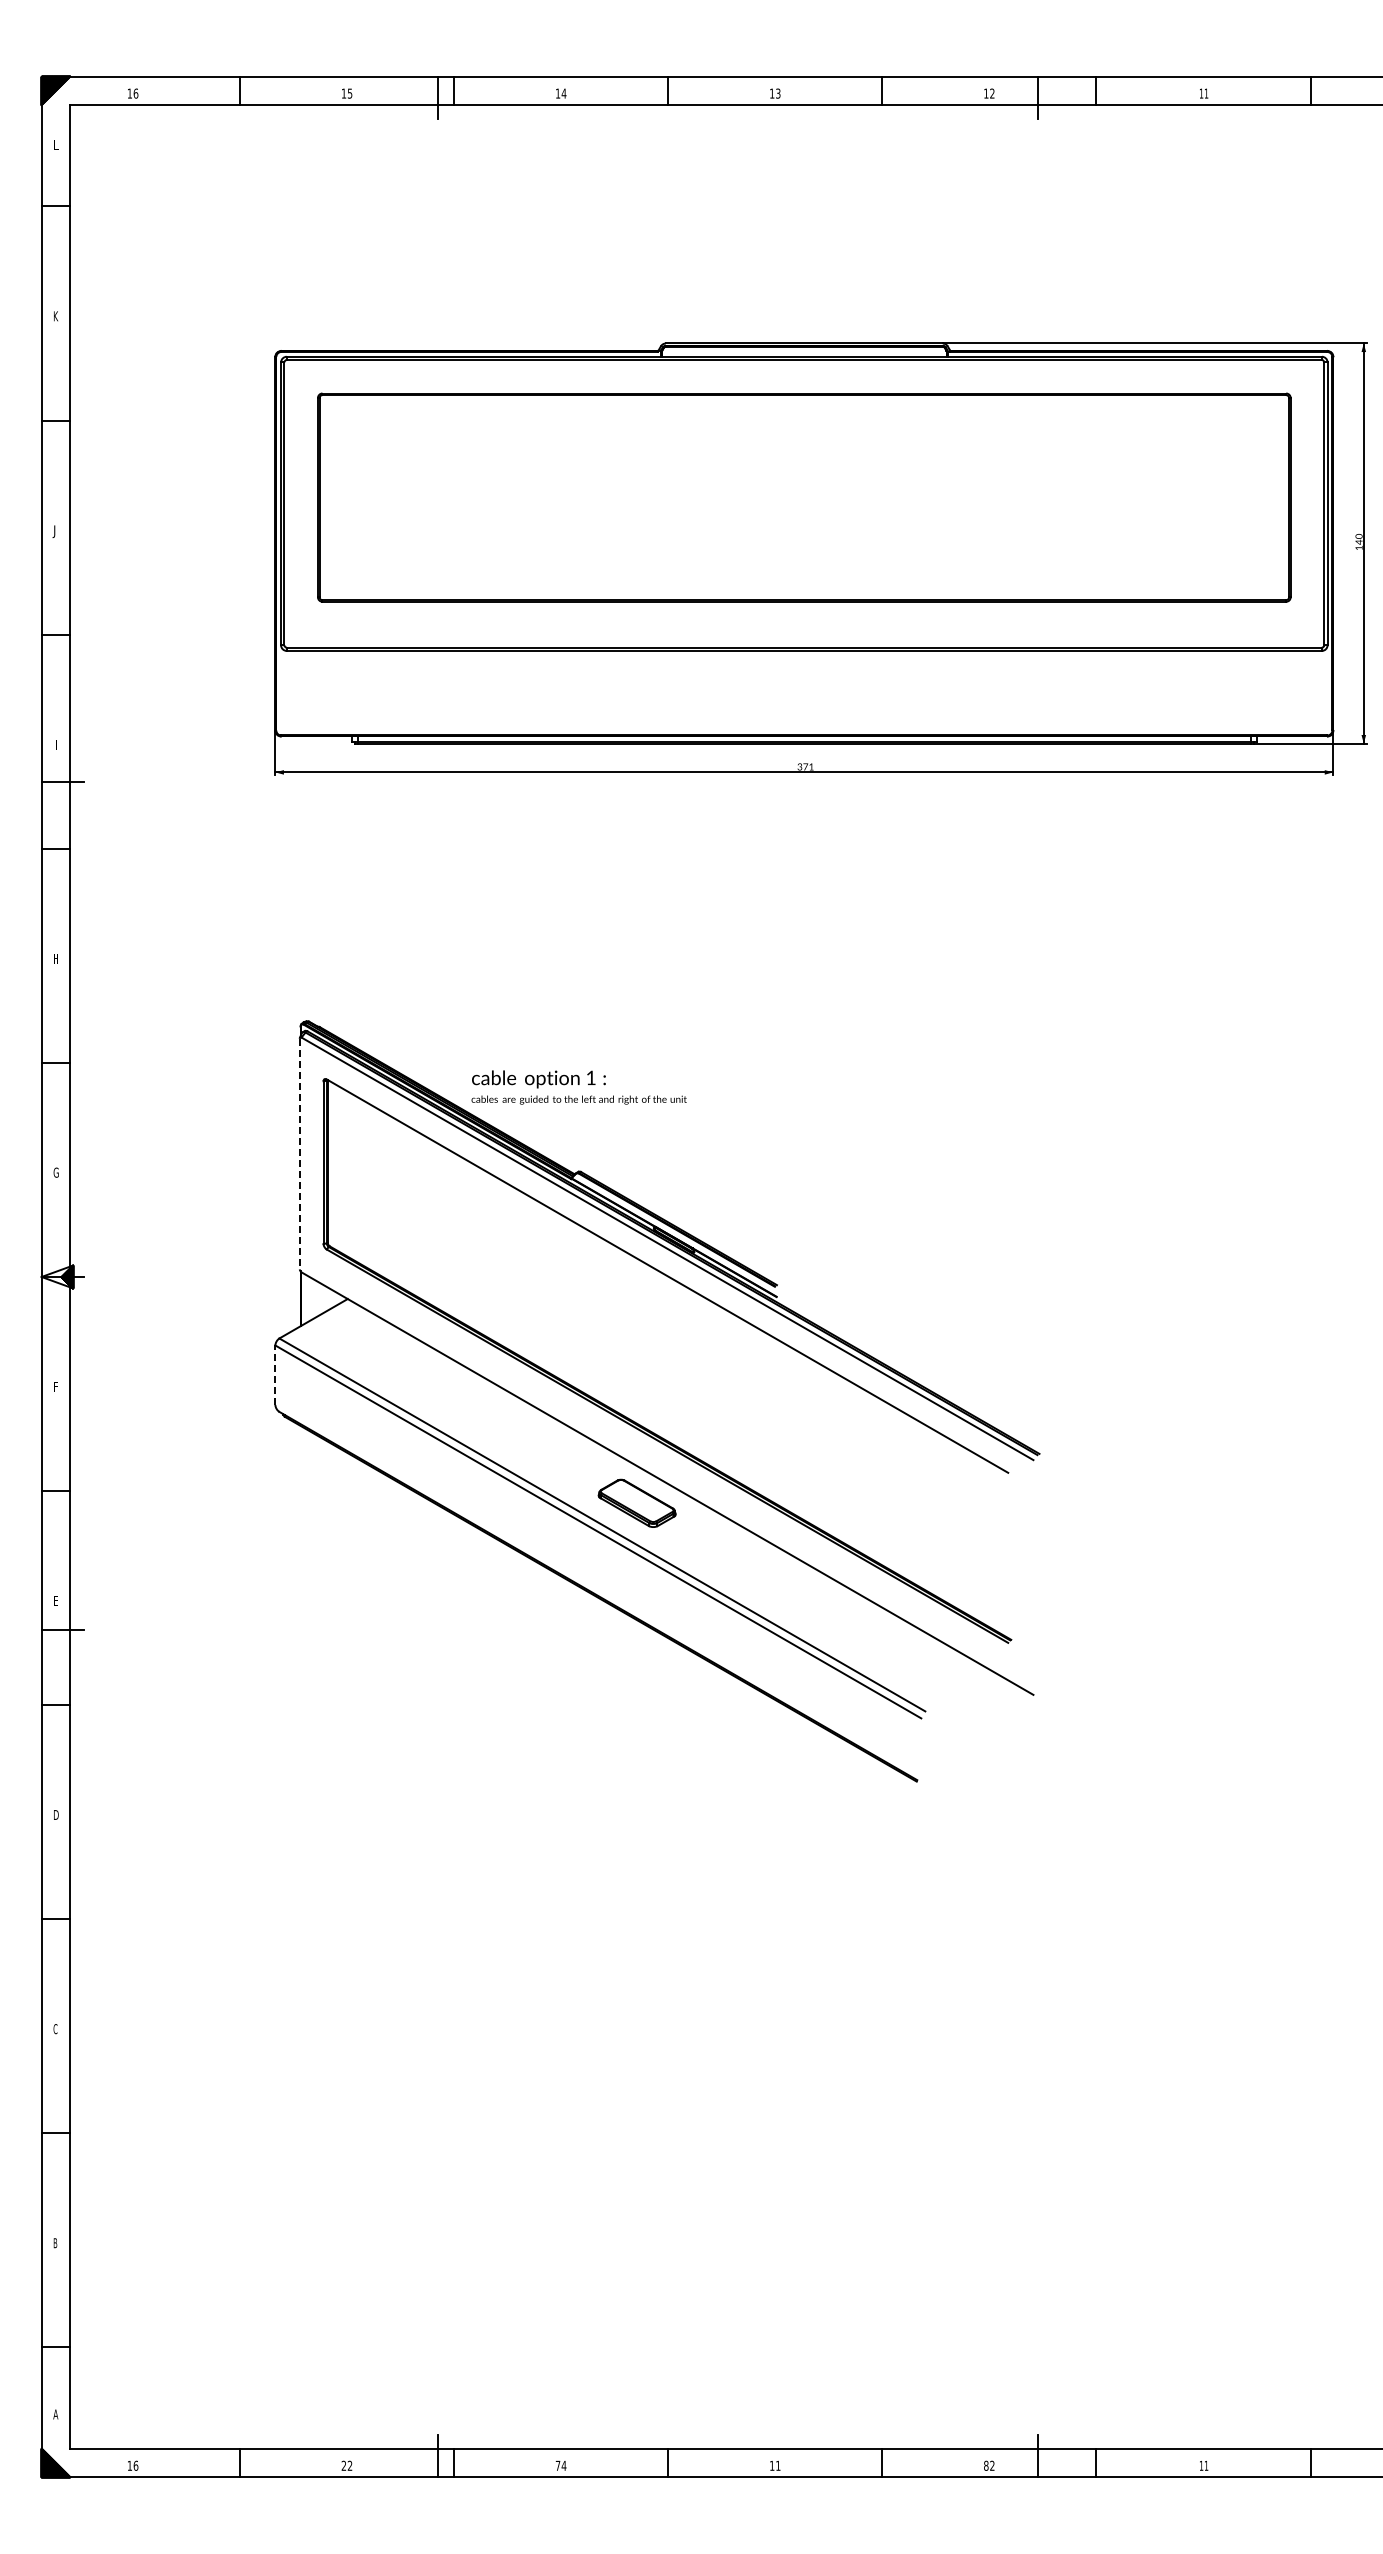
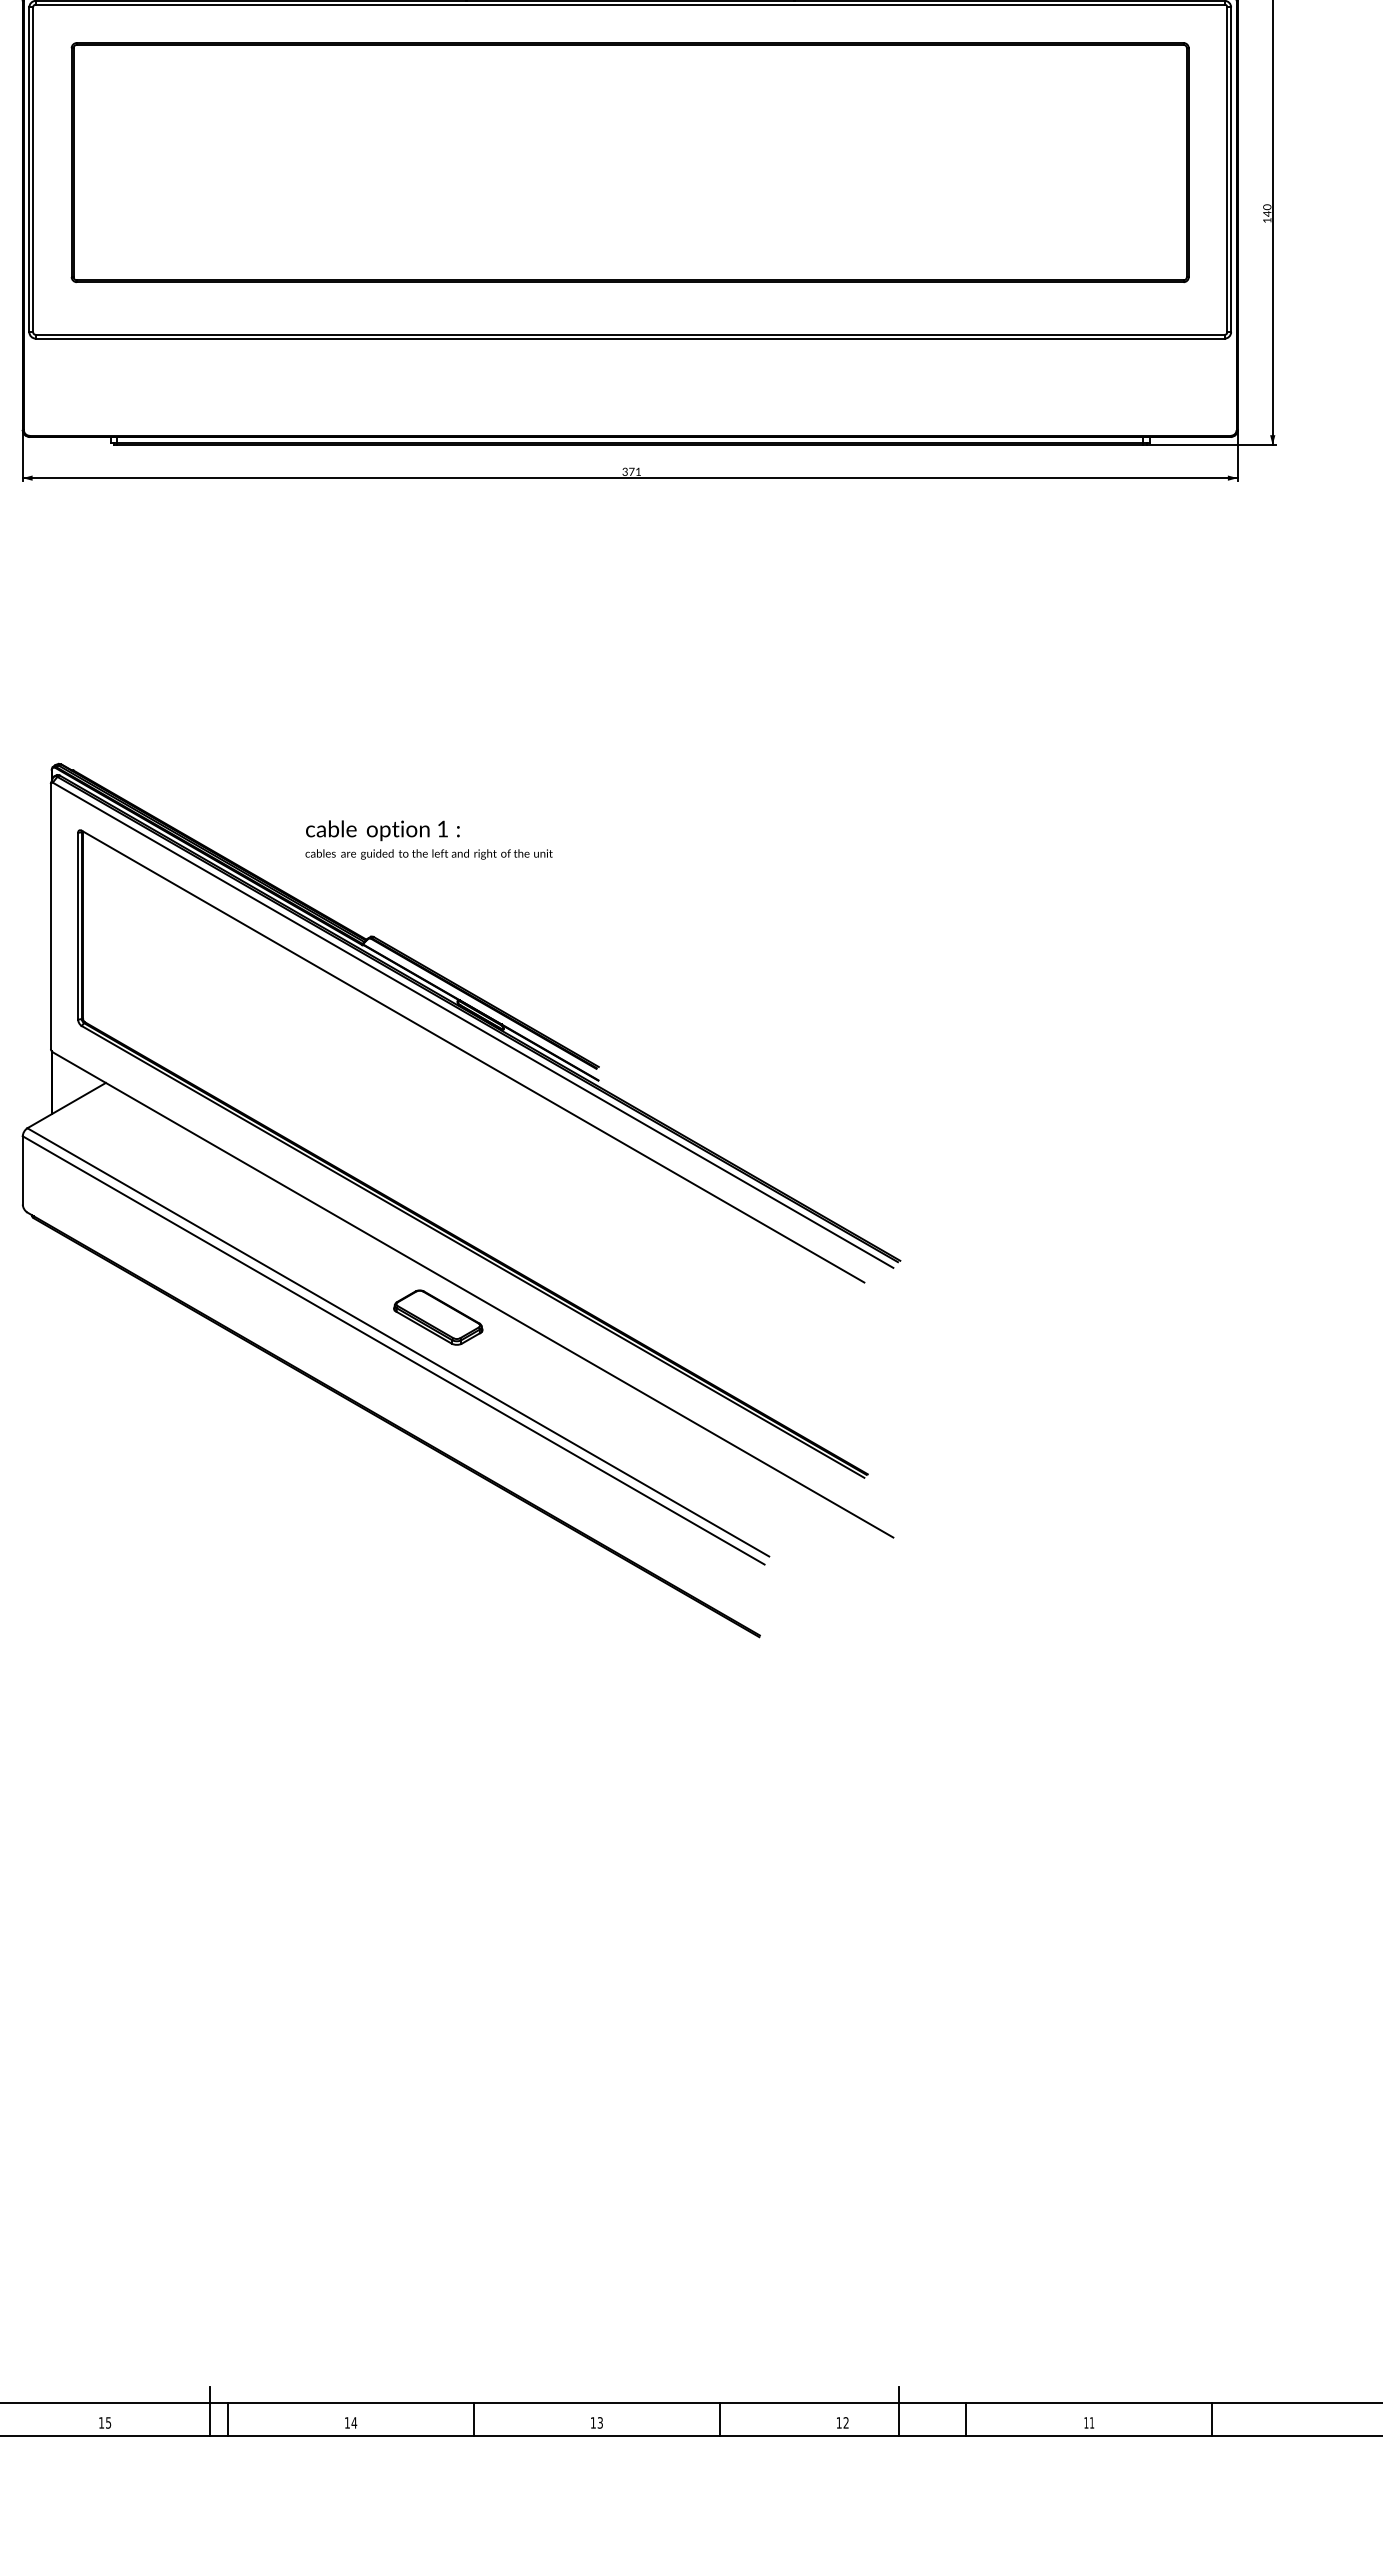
text: (578, 1087) -> (428, 840), moved
line: (299, 1154) -> (50, 916), dashed -> solid
line: (275, 1375) -> (22, 1170), dashed -> solid
text: (346, 2465) -> (104, 2422), 22 -> 15
text: (557, 2465) -> (346, 2422), 74 -> 14
text: (778, 2465) -> (600, 2422), 11 -> 13
text: (986, 2465) -> (839, 2422), 82 -> 12

